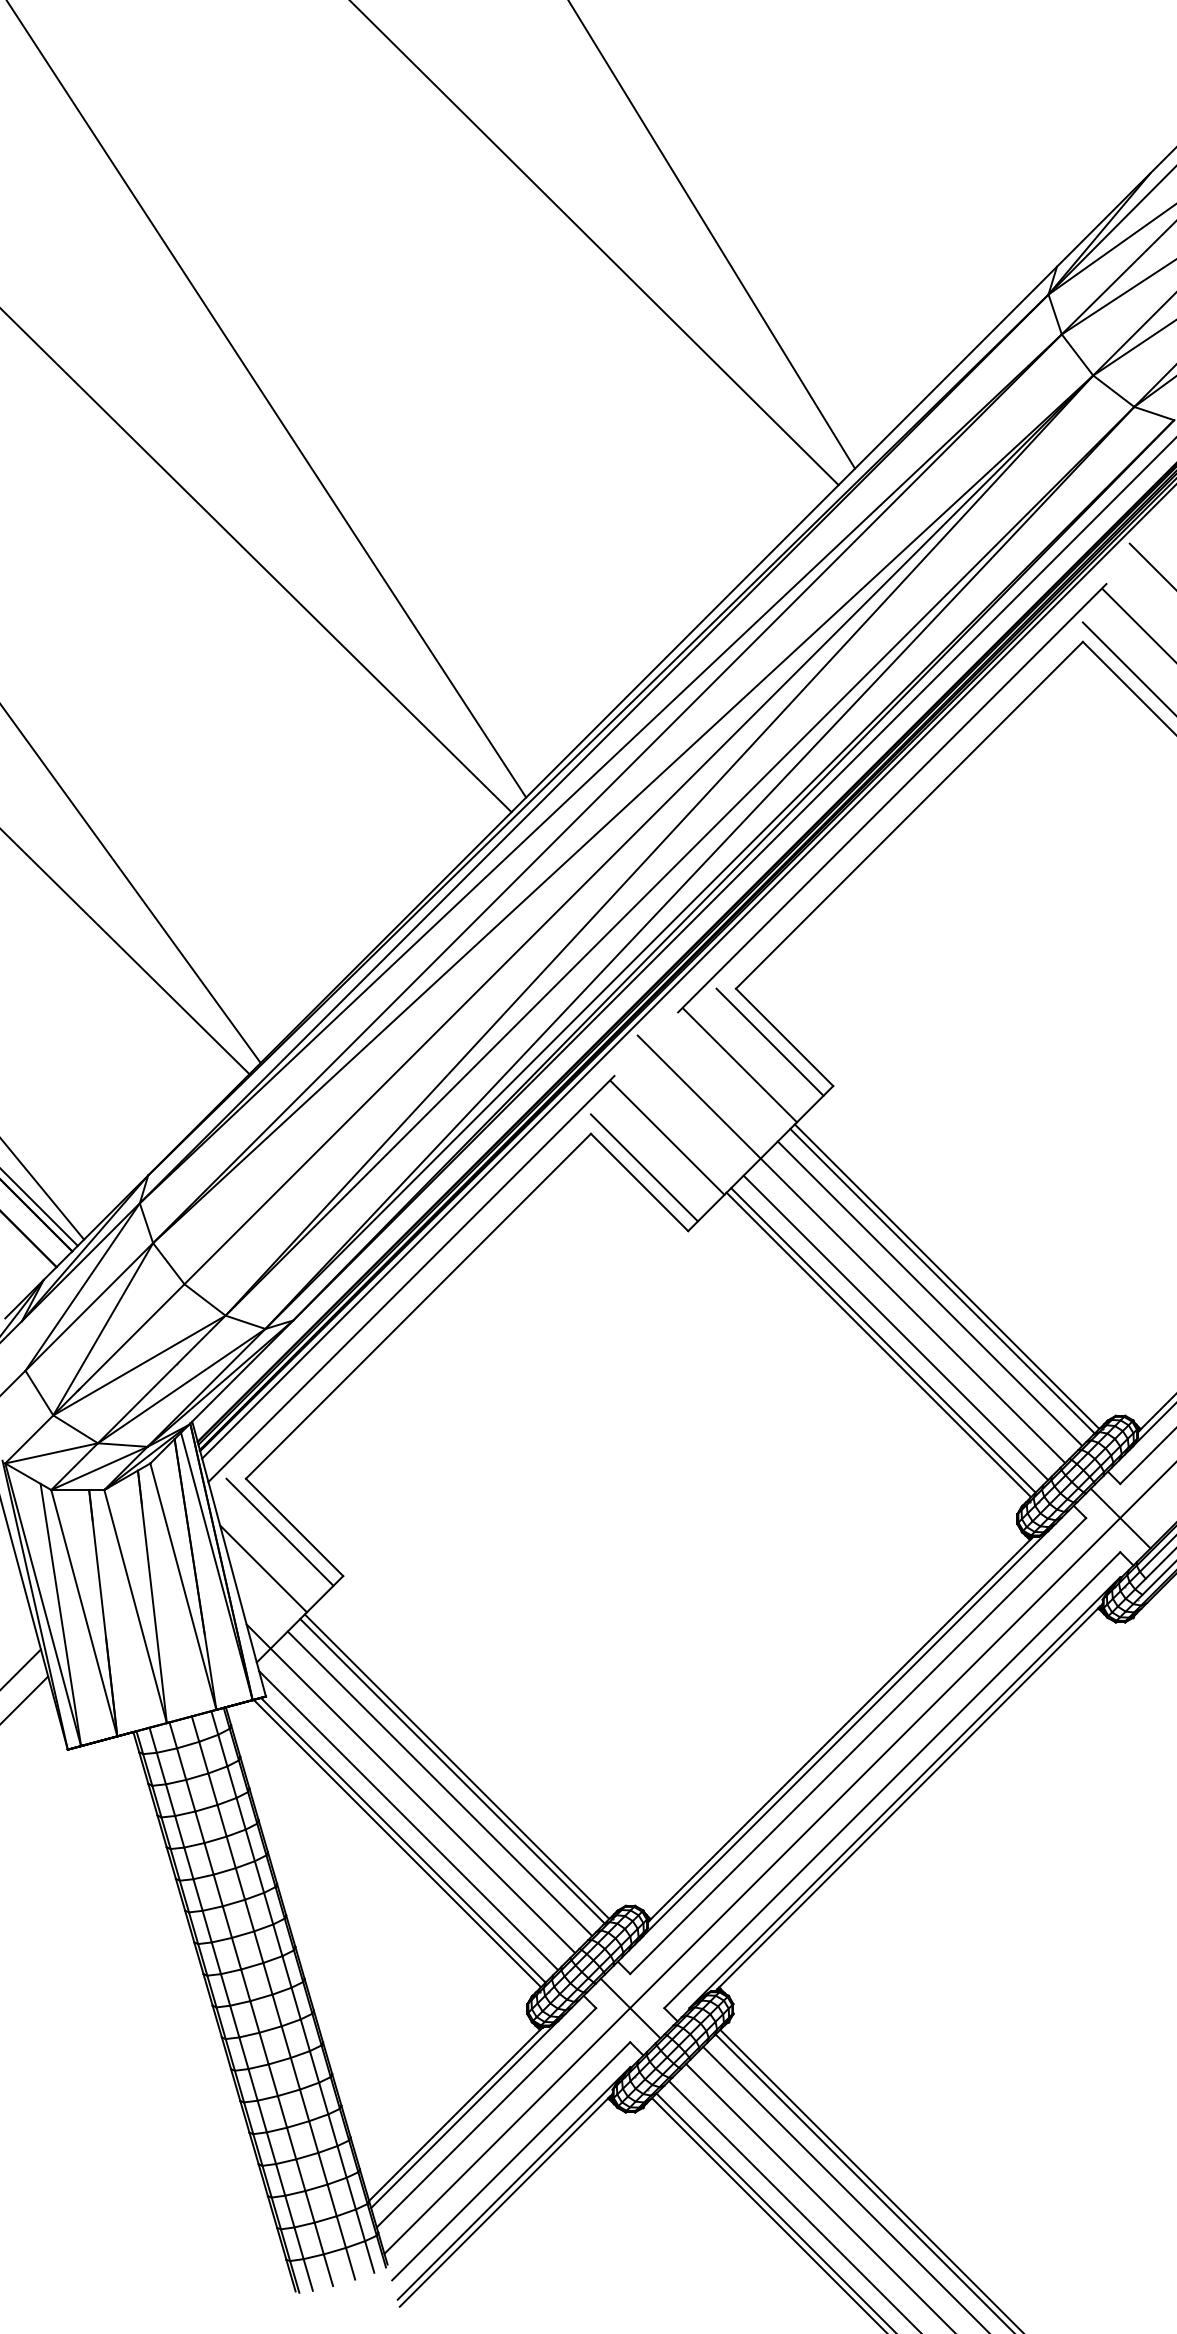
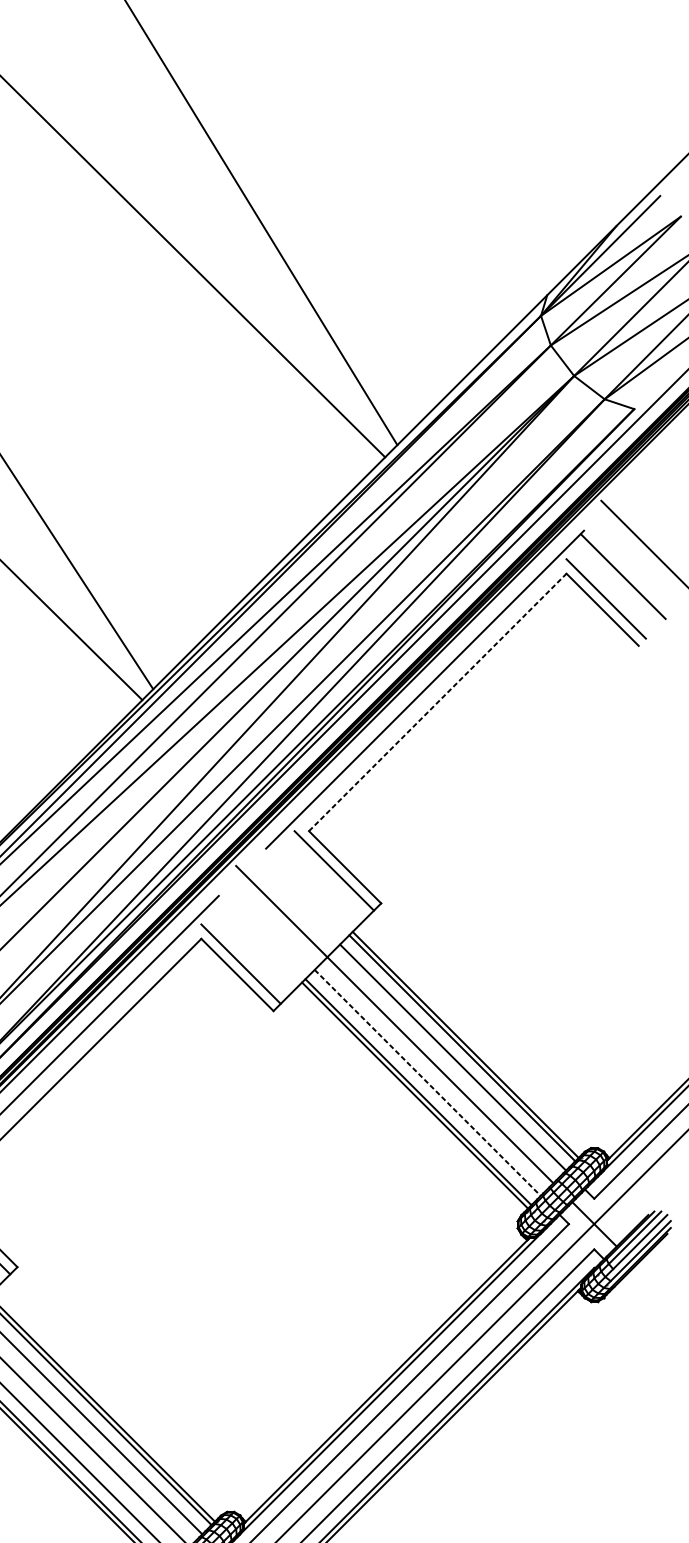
line: (909, 814) -> (437, 701), solid -> dashed
line: (739, 1065) -> (311, 888), removed
line: (667, 1137) -> (258, 941), removed
line: (896, 1328) -> (428, 1083), solid -> dashed

